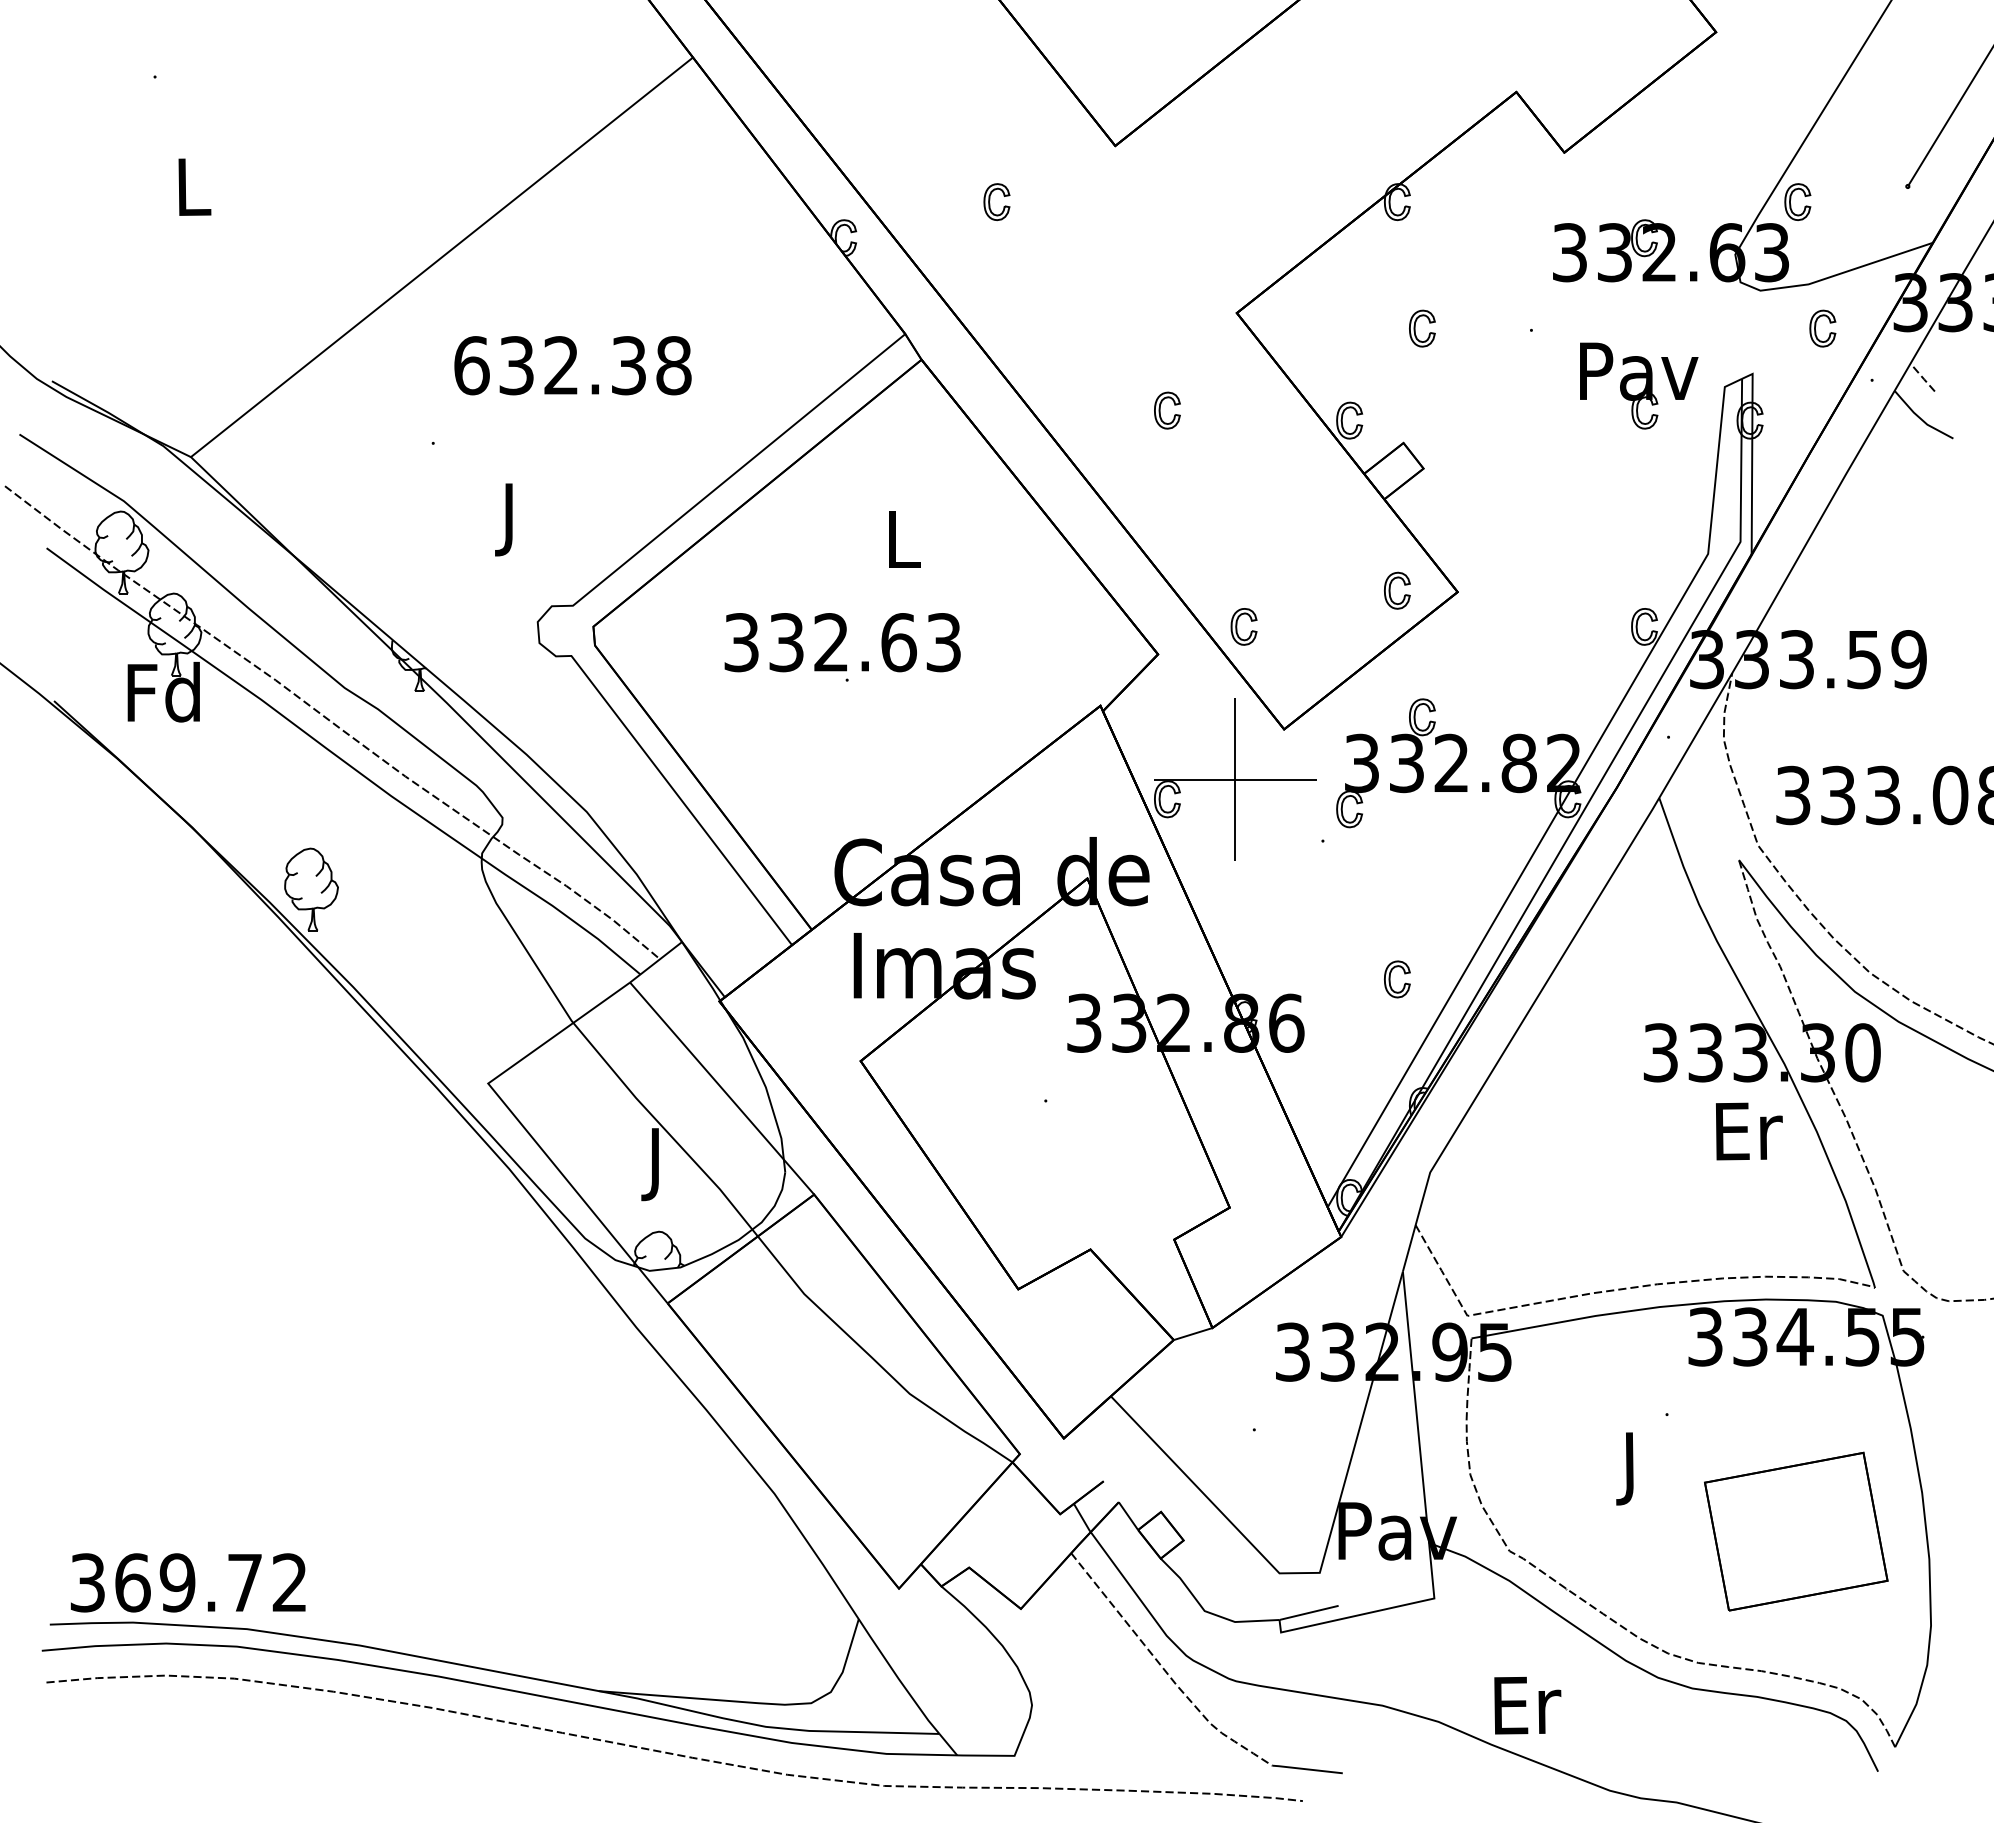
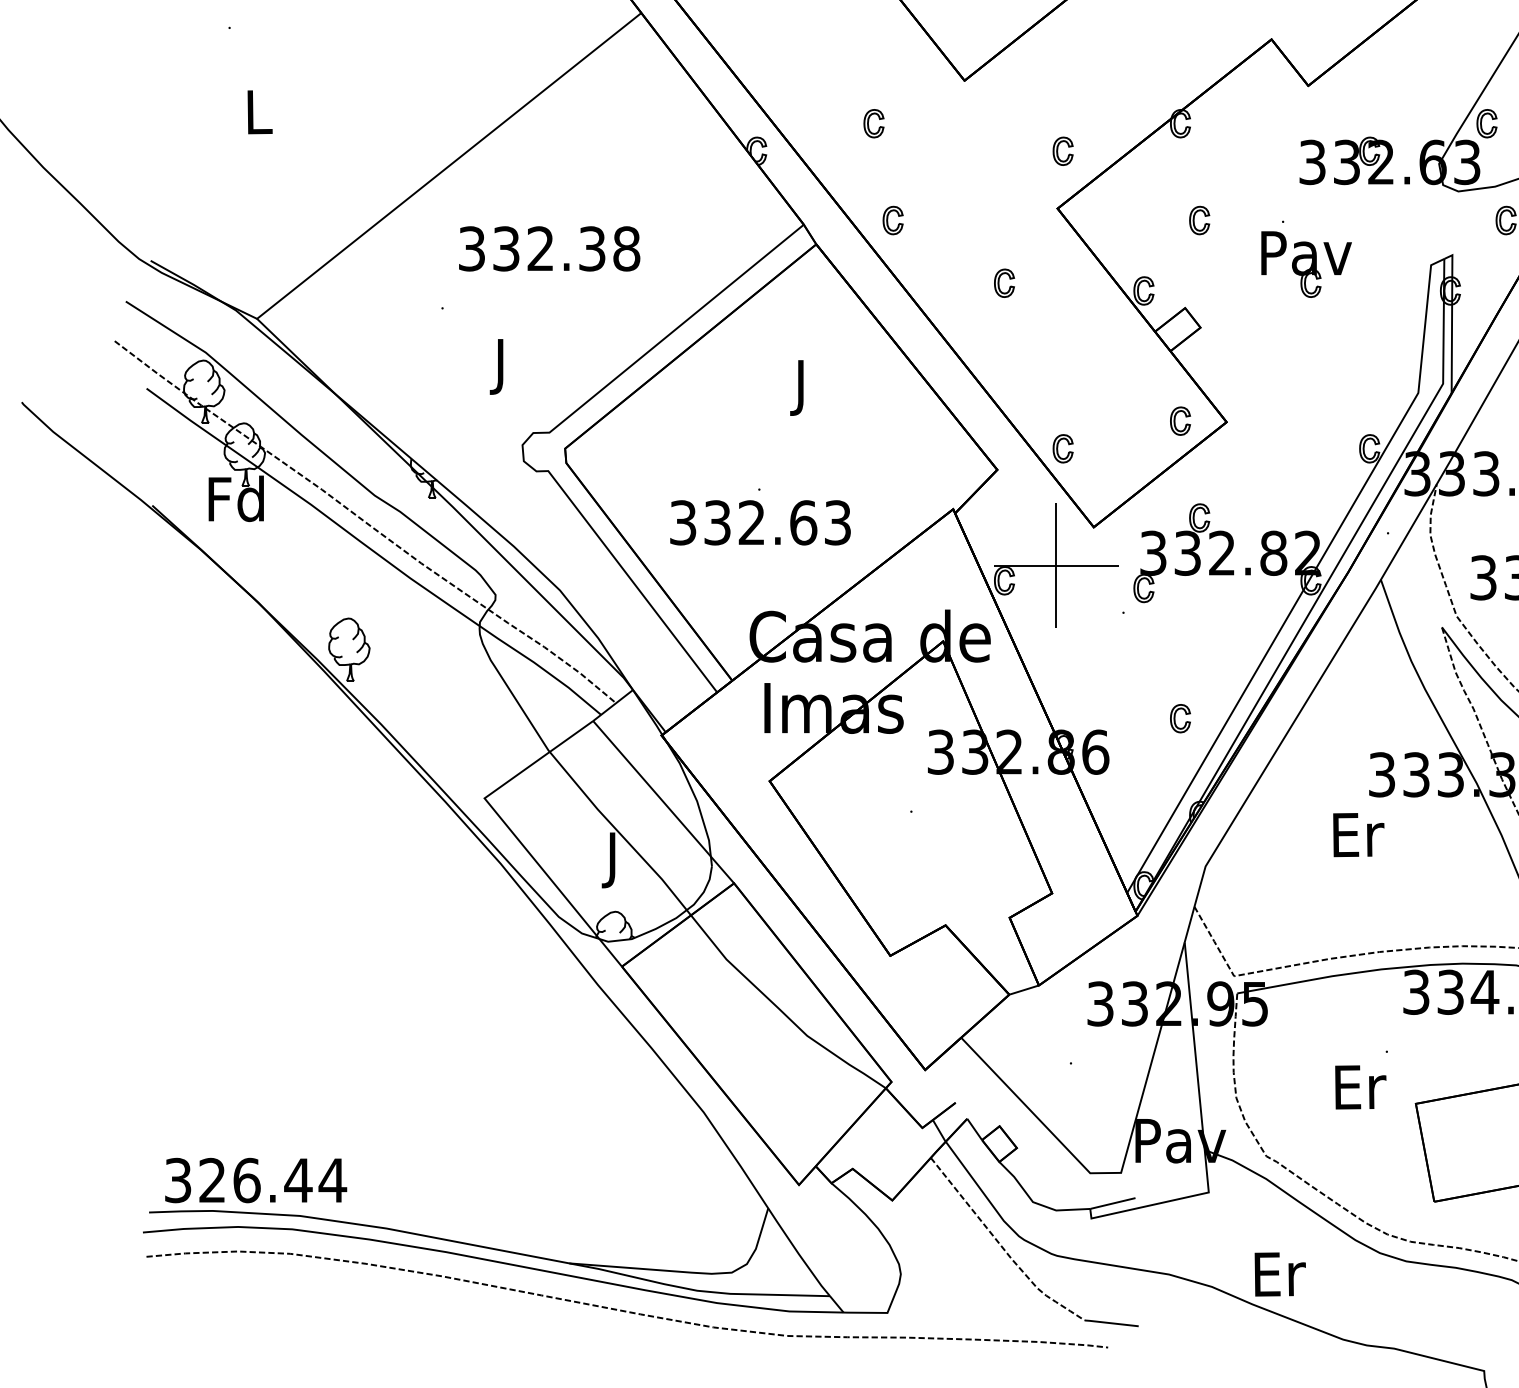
part: (1243, 238) -> (1062, 151), added
part: (1015, 327) -> (888, 219), added
text: (471, 365) -> (471, 248), 632.38 -> 332.38
part: (1639, 385) -> (1306, 264), moved
text: (903, 547) -> (802, 388), L -> J
text: (842, 642) -> (760, 522), moved
text: (1749, 1131) -> (1358, 835), moved
text: (1632, 1468) -> (1360, 1092), J -> Er
text: (211, 1582) -> (272, 1180), 369.72 -> 326.44

